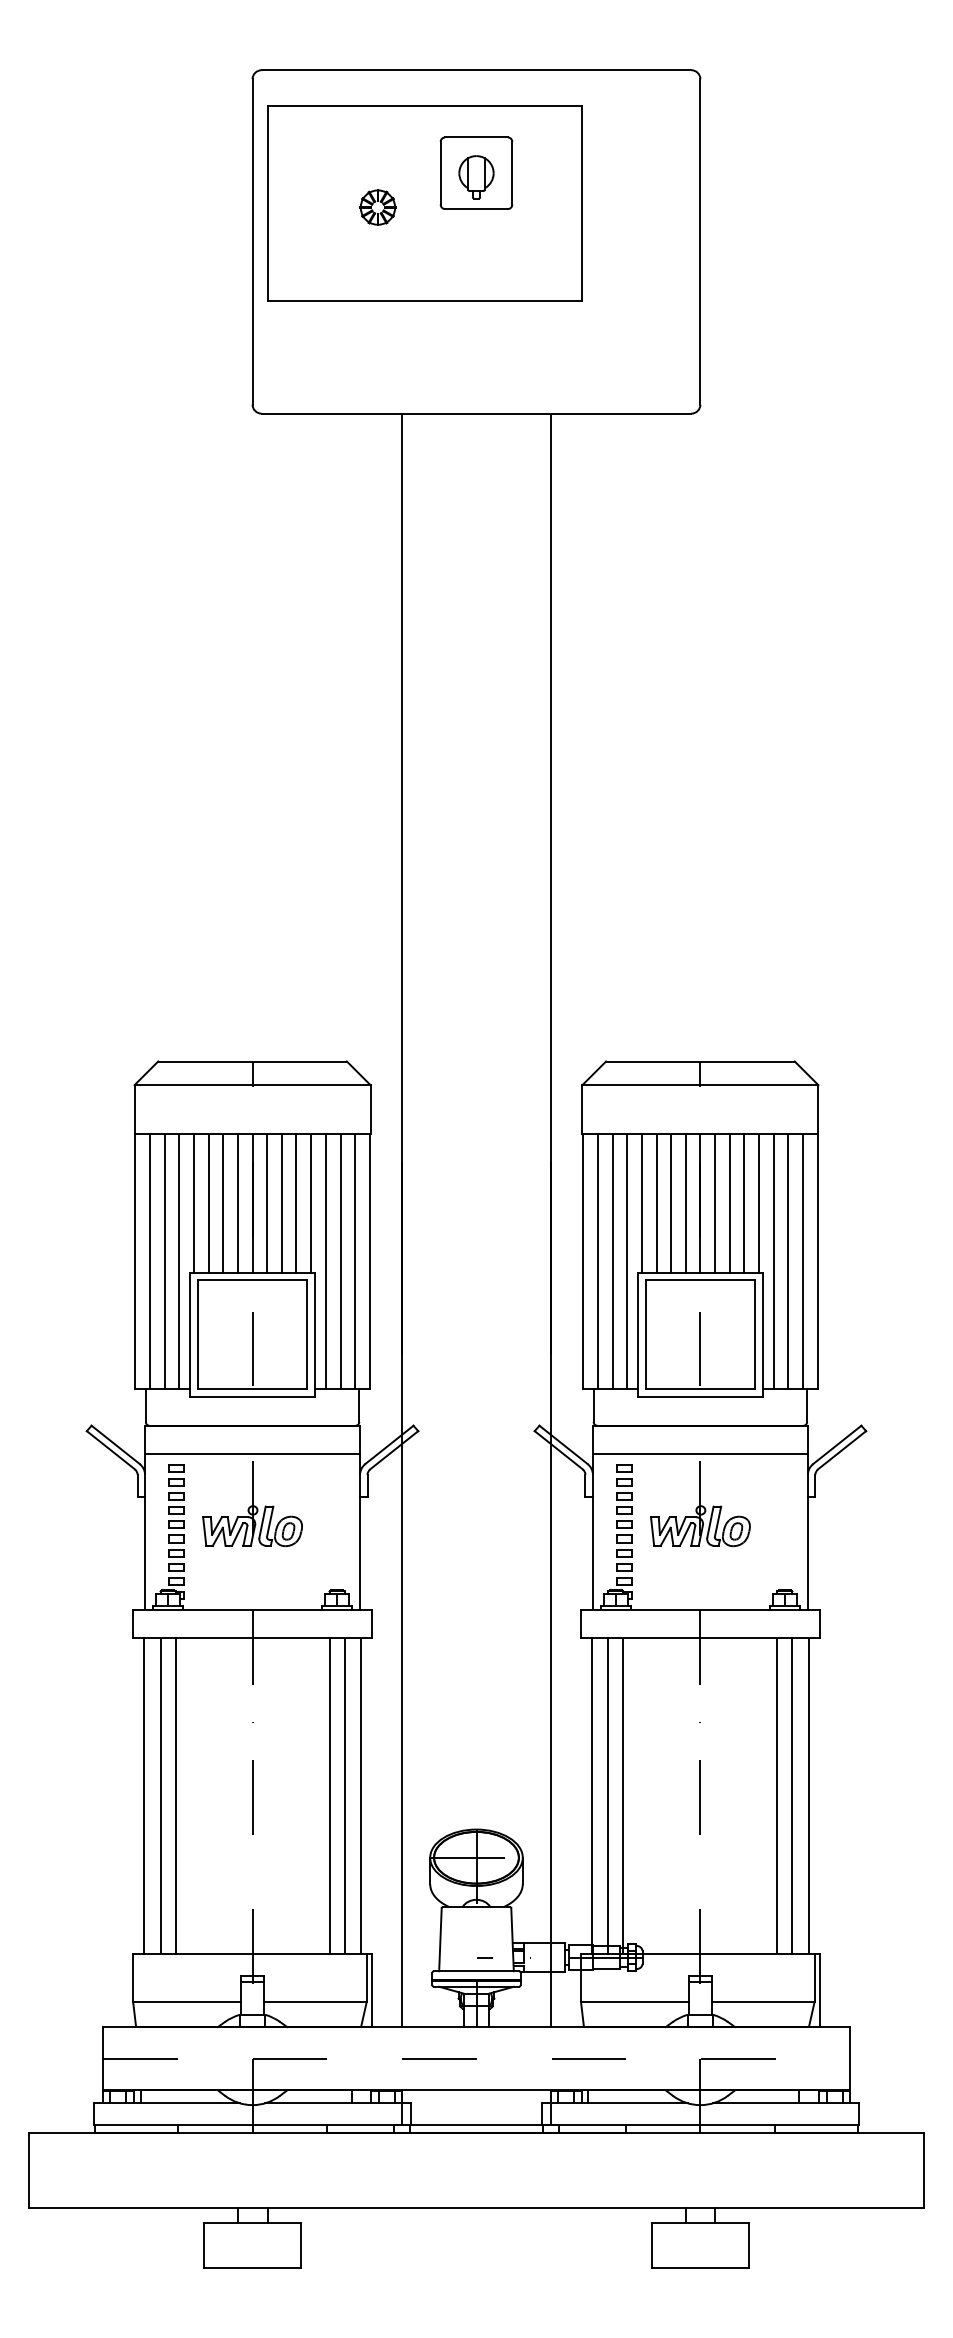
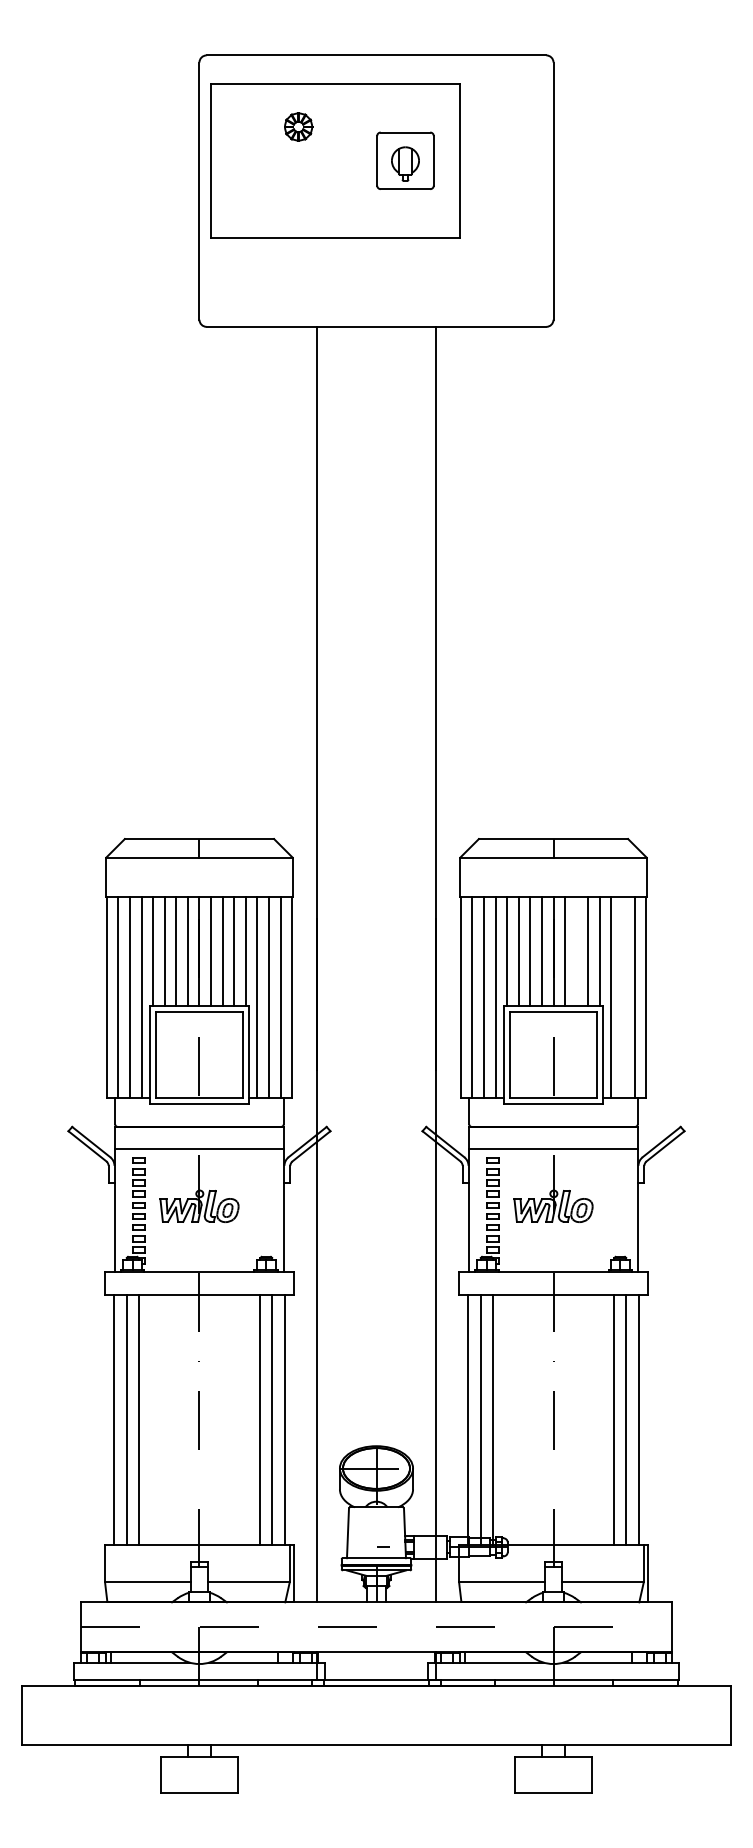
part: (476, 172) -> (405, 160), moved
part: (377, 206) -> (298, 126), moved
line: (729, 1202) -> (576, 950), removed
line: (788, 1261) -> (623, 997), removed

